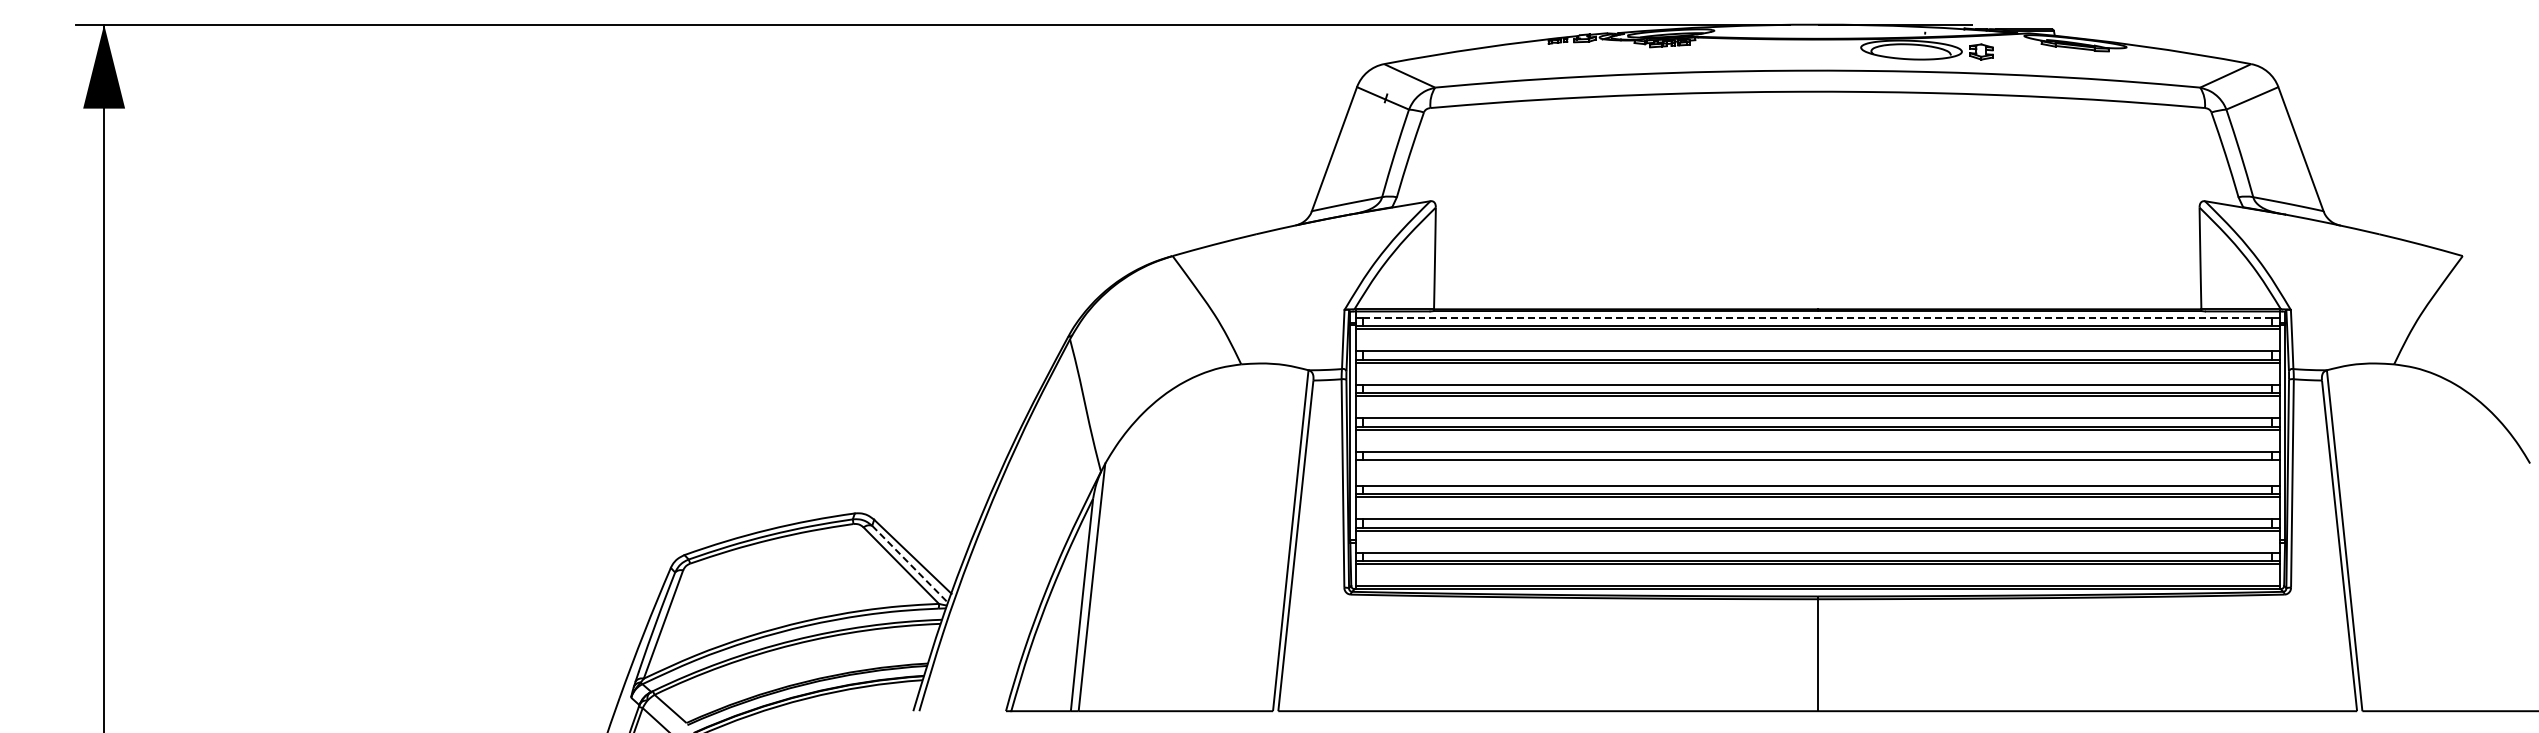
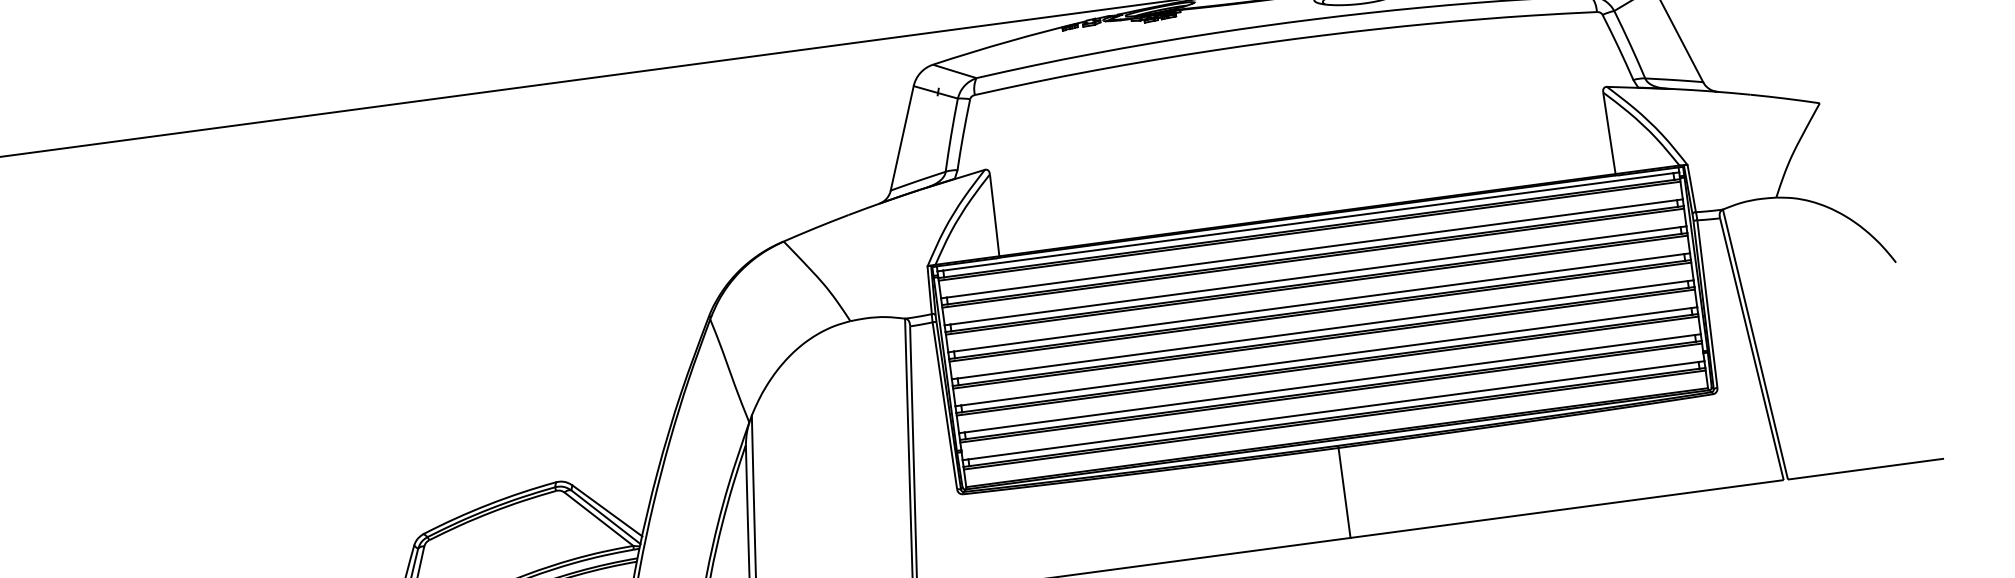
line: (1817, 317) -> (1308, 221), dashed -> solid
line: (1817, 463) -> (1323, 339), added
line: (910, 564) -> (606, 517), dashed -> solid

